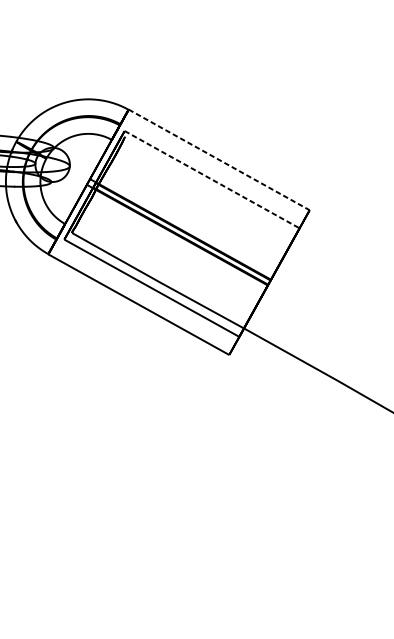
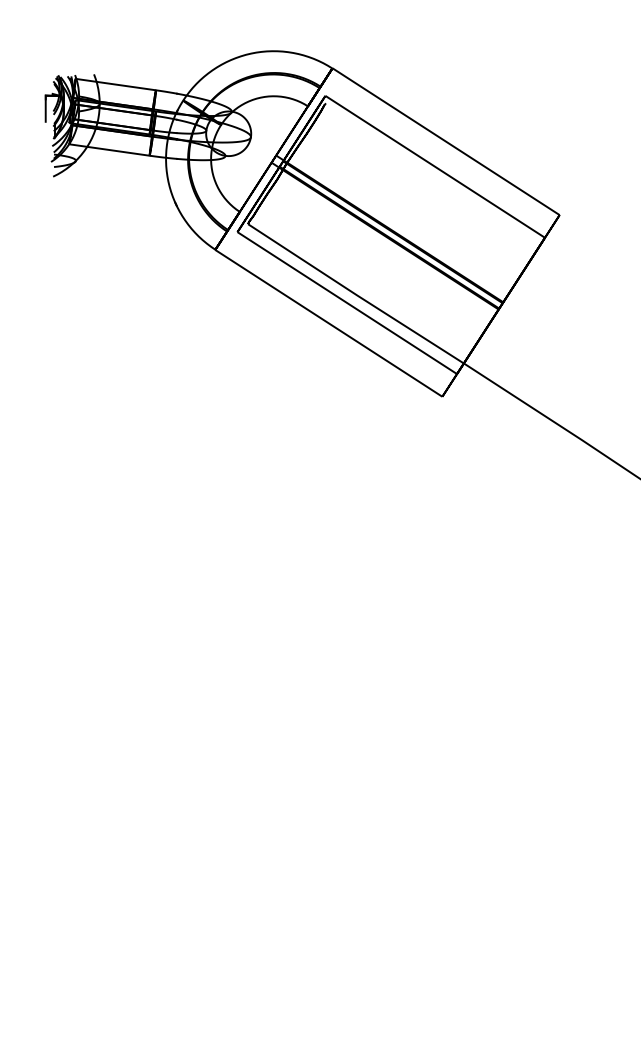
line: (219, 159) -> (446, 141), dashed -> solid
line: (212, 179) -> (435, 166), dashed -> solid

